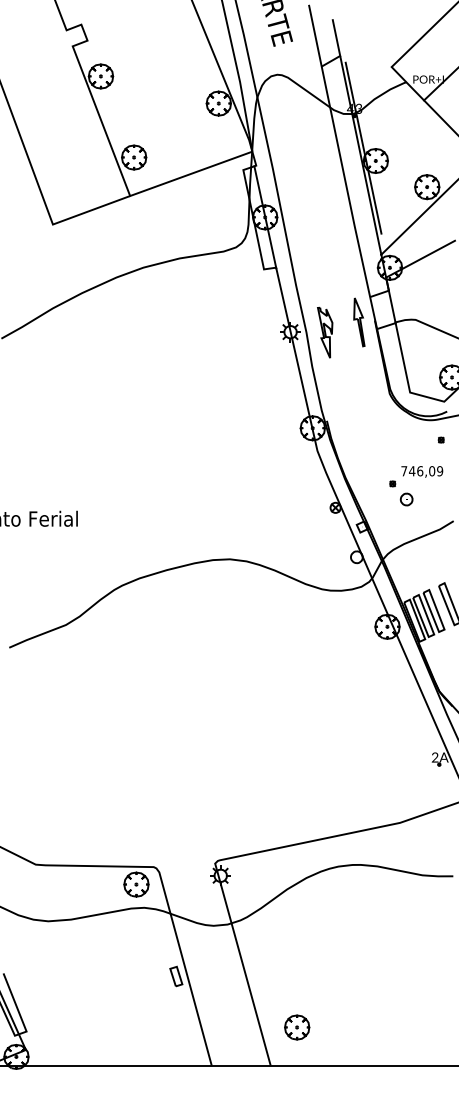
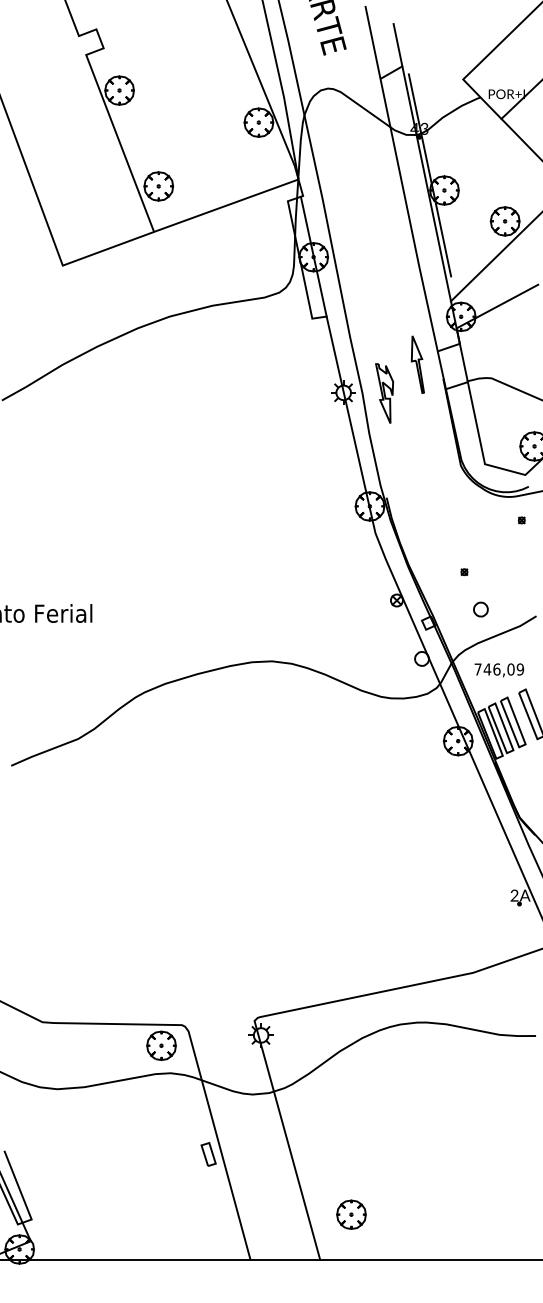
part: (359, 322) -> (418, 364), moved
text: (422, 471) -> (499, 669), moved
part: (406, 499) -> (480, 609), moved

